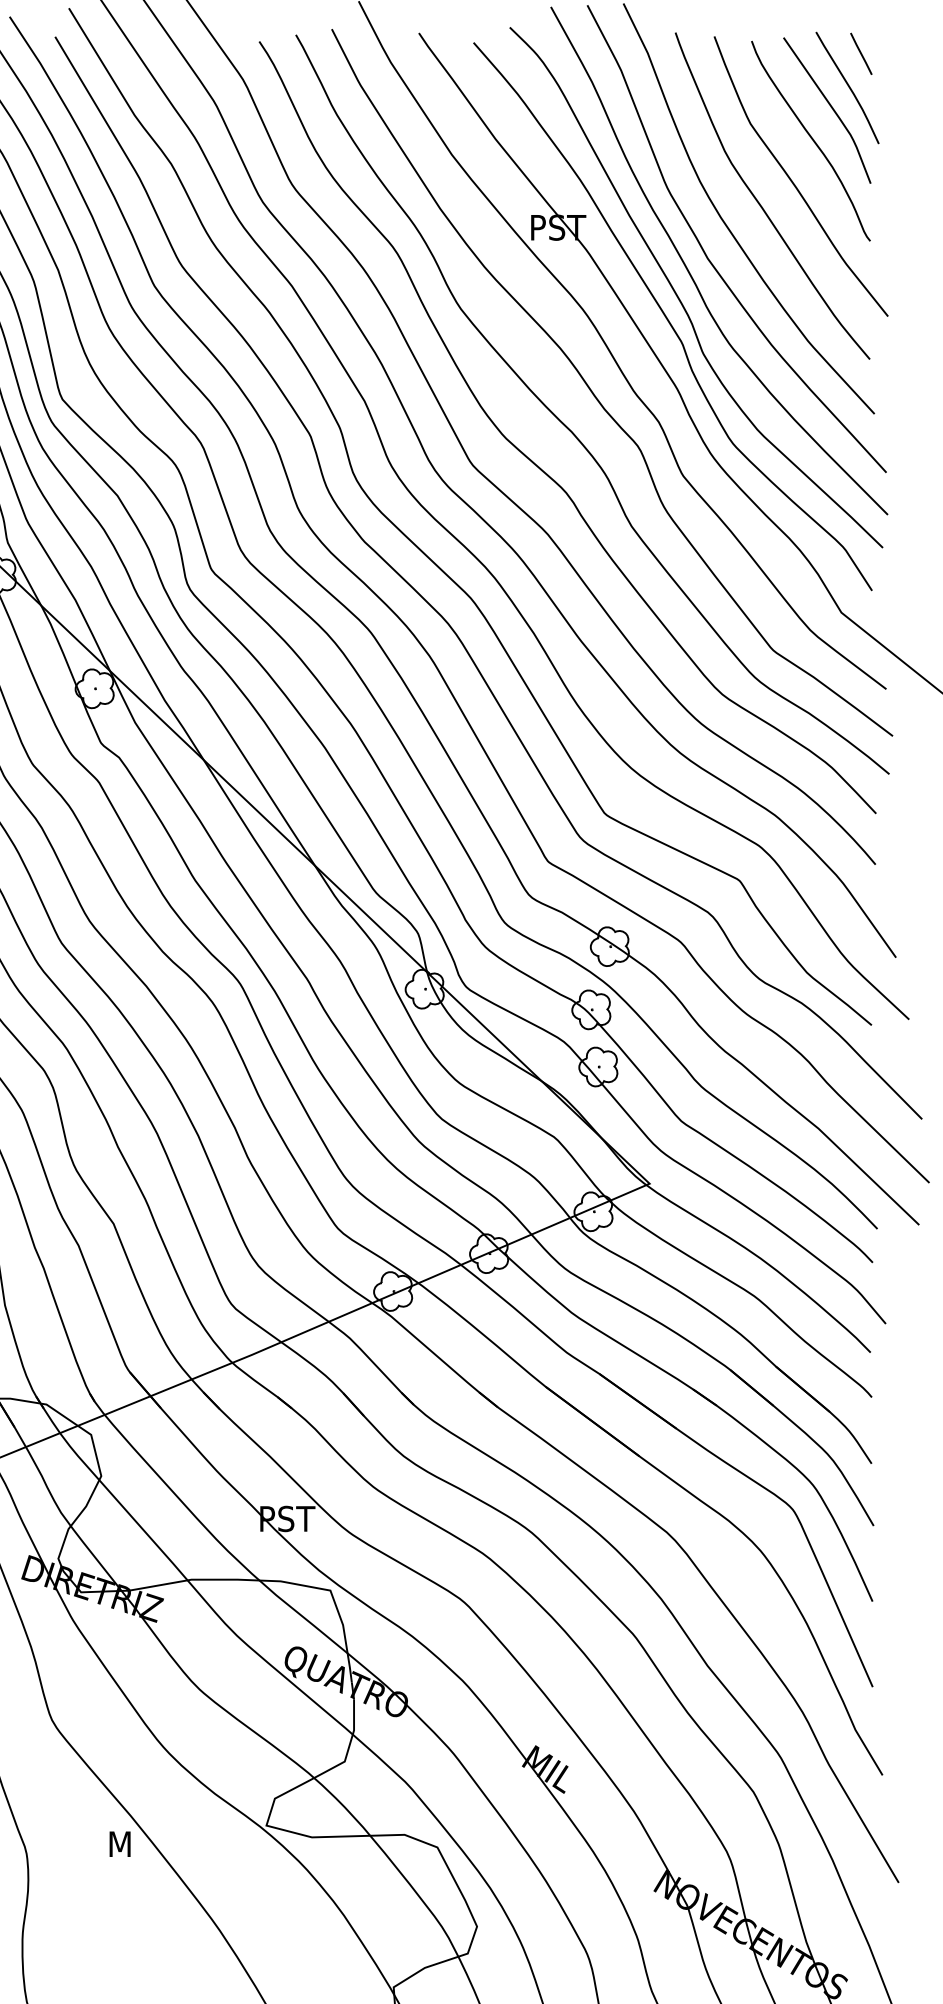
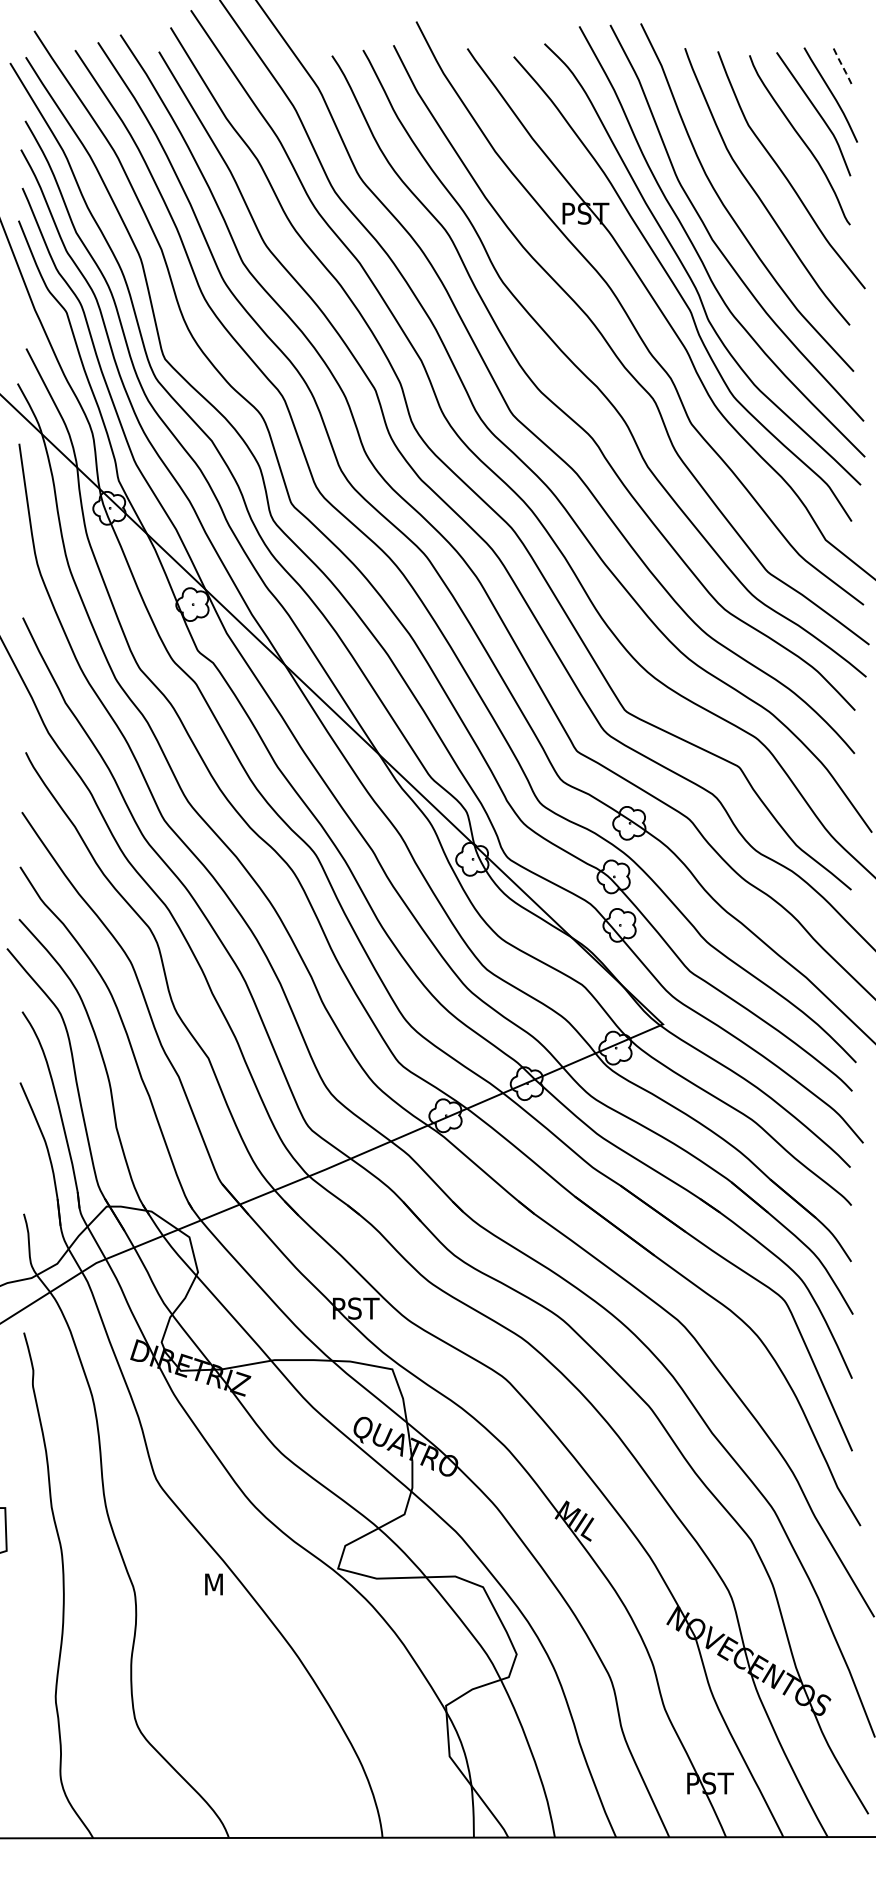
line: (861, 54) -> (842, 66), solid -> dashed

